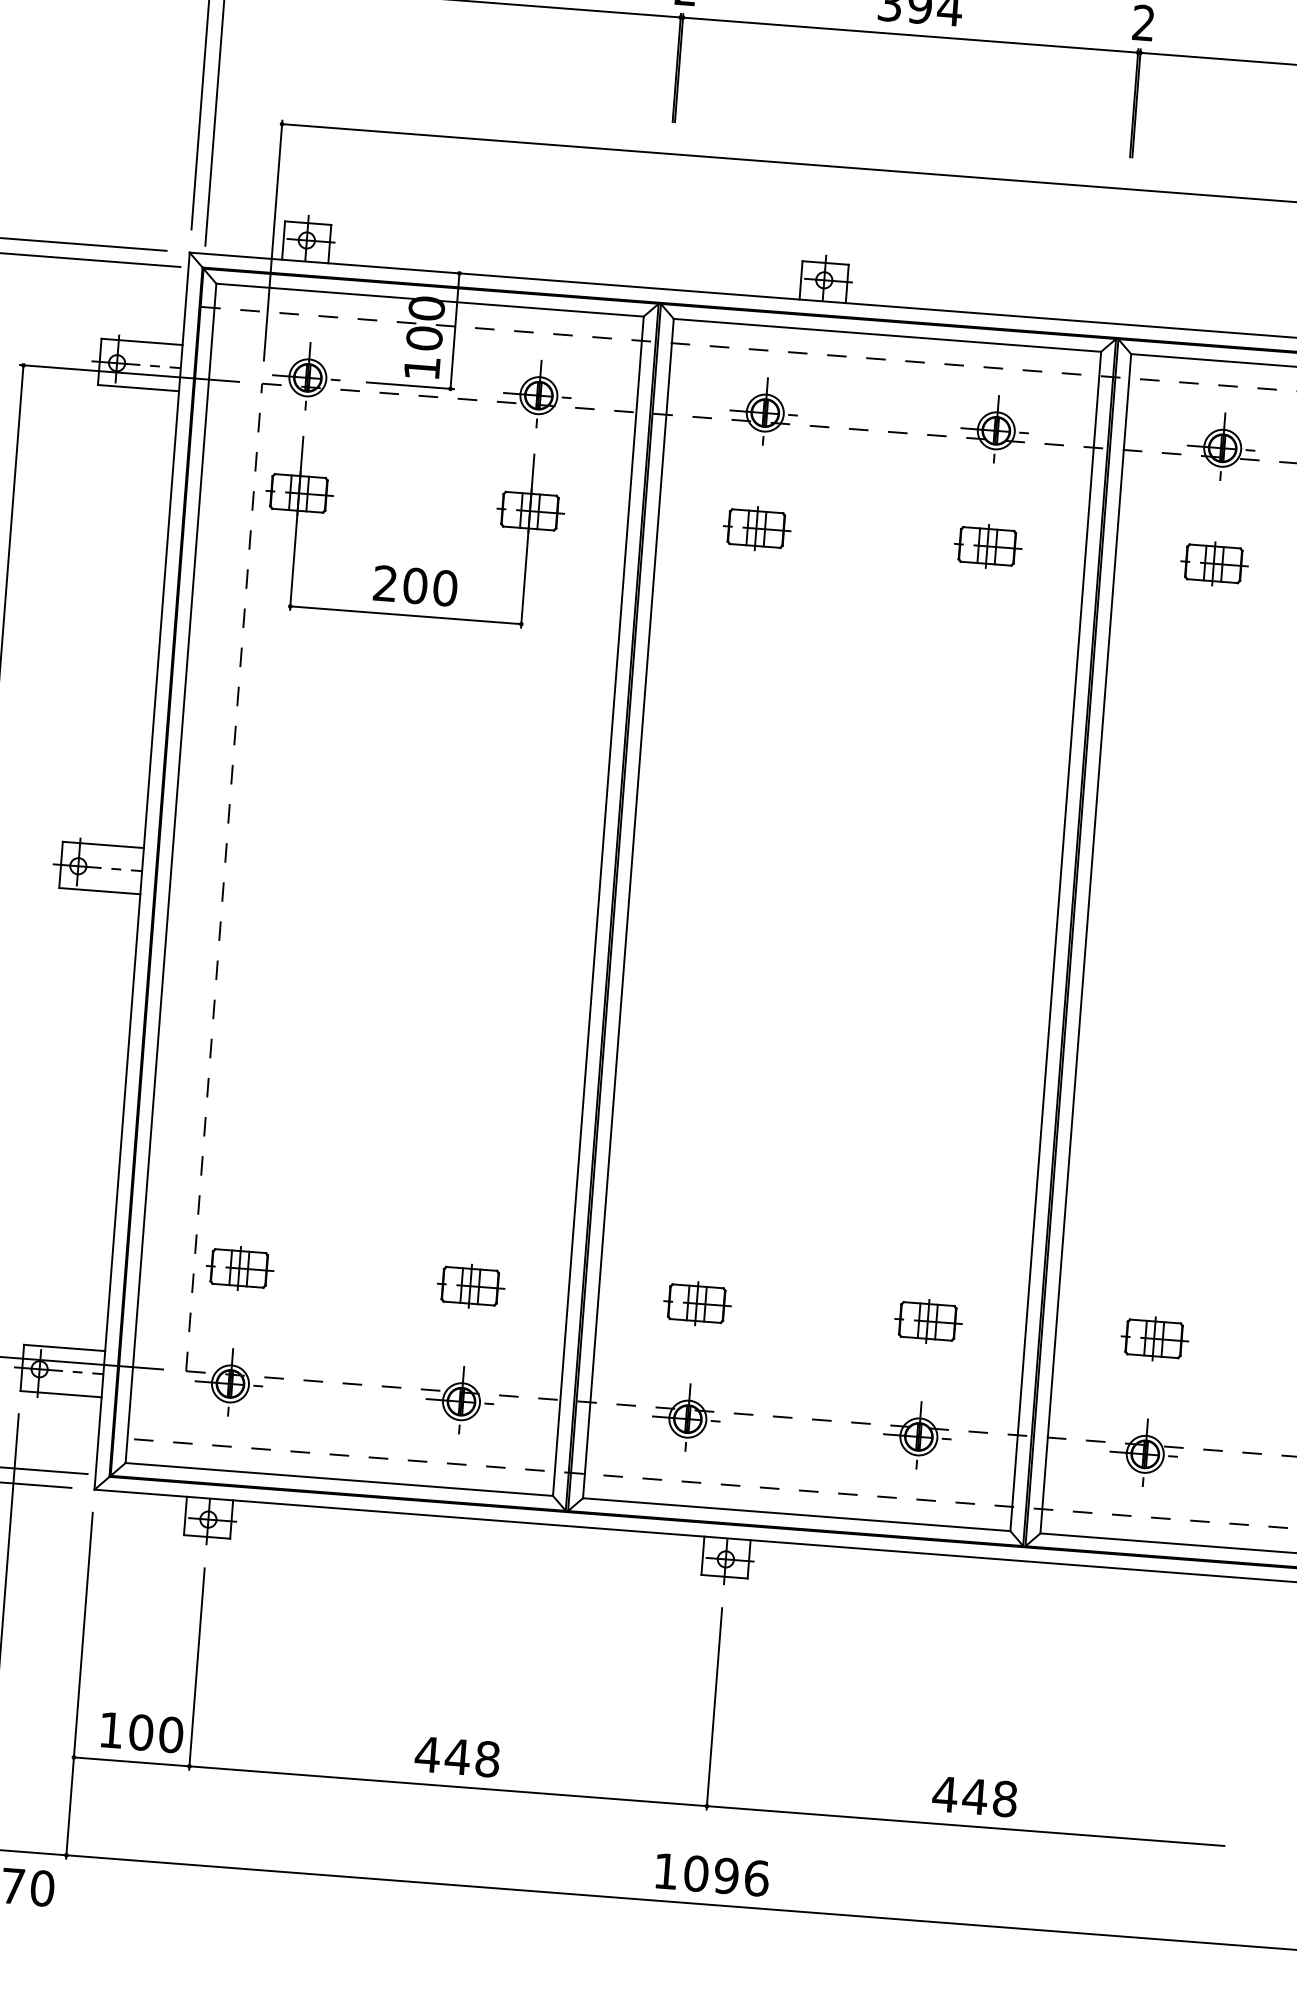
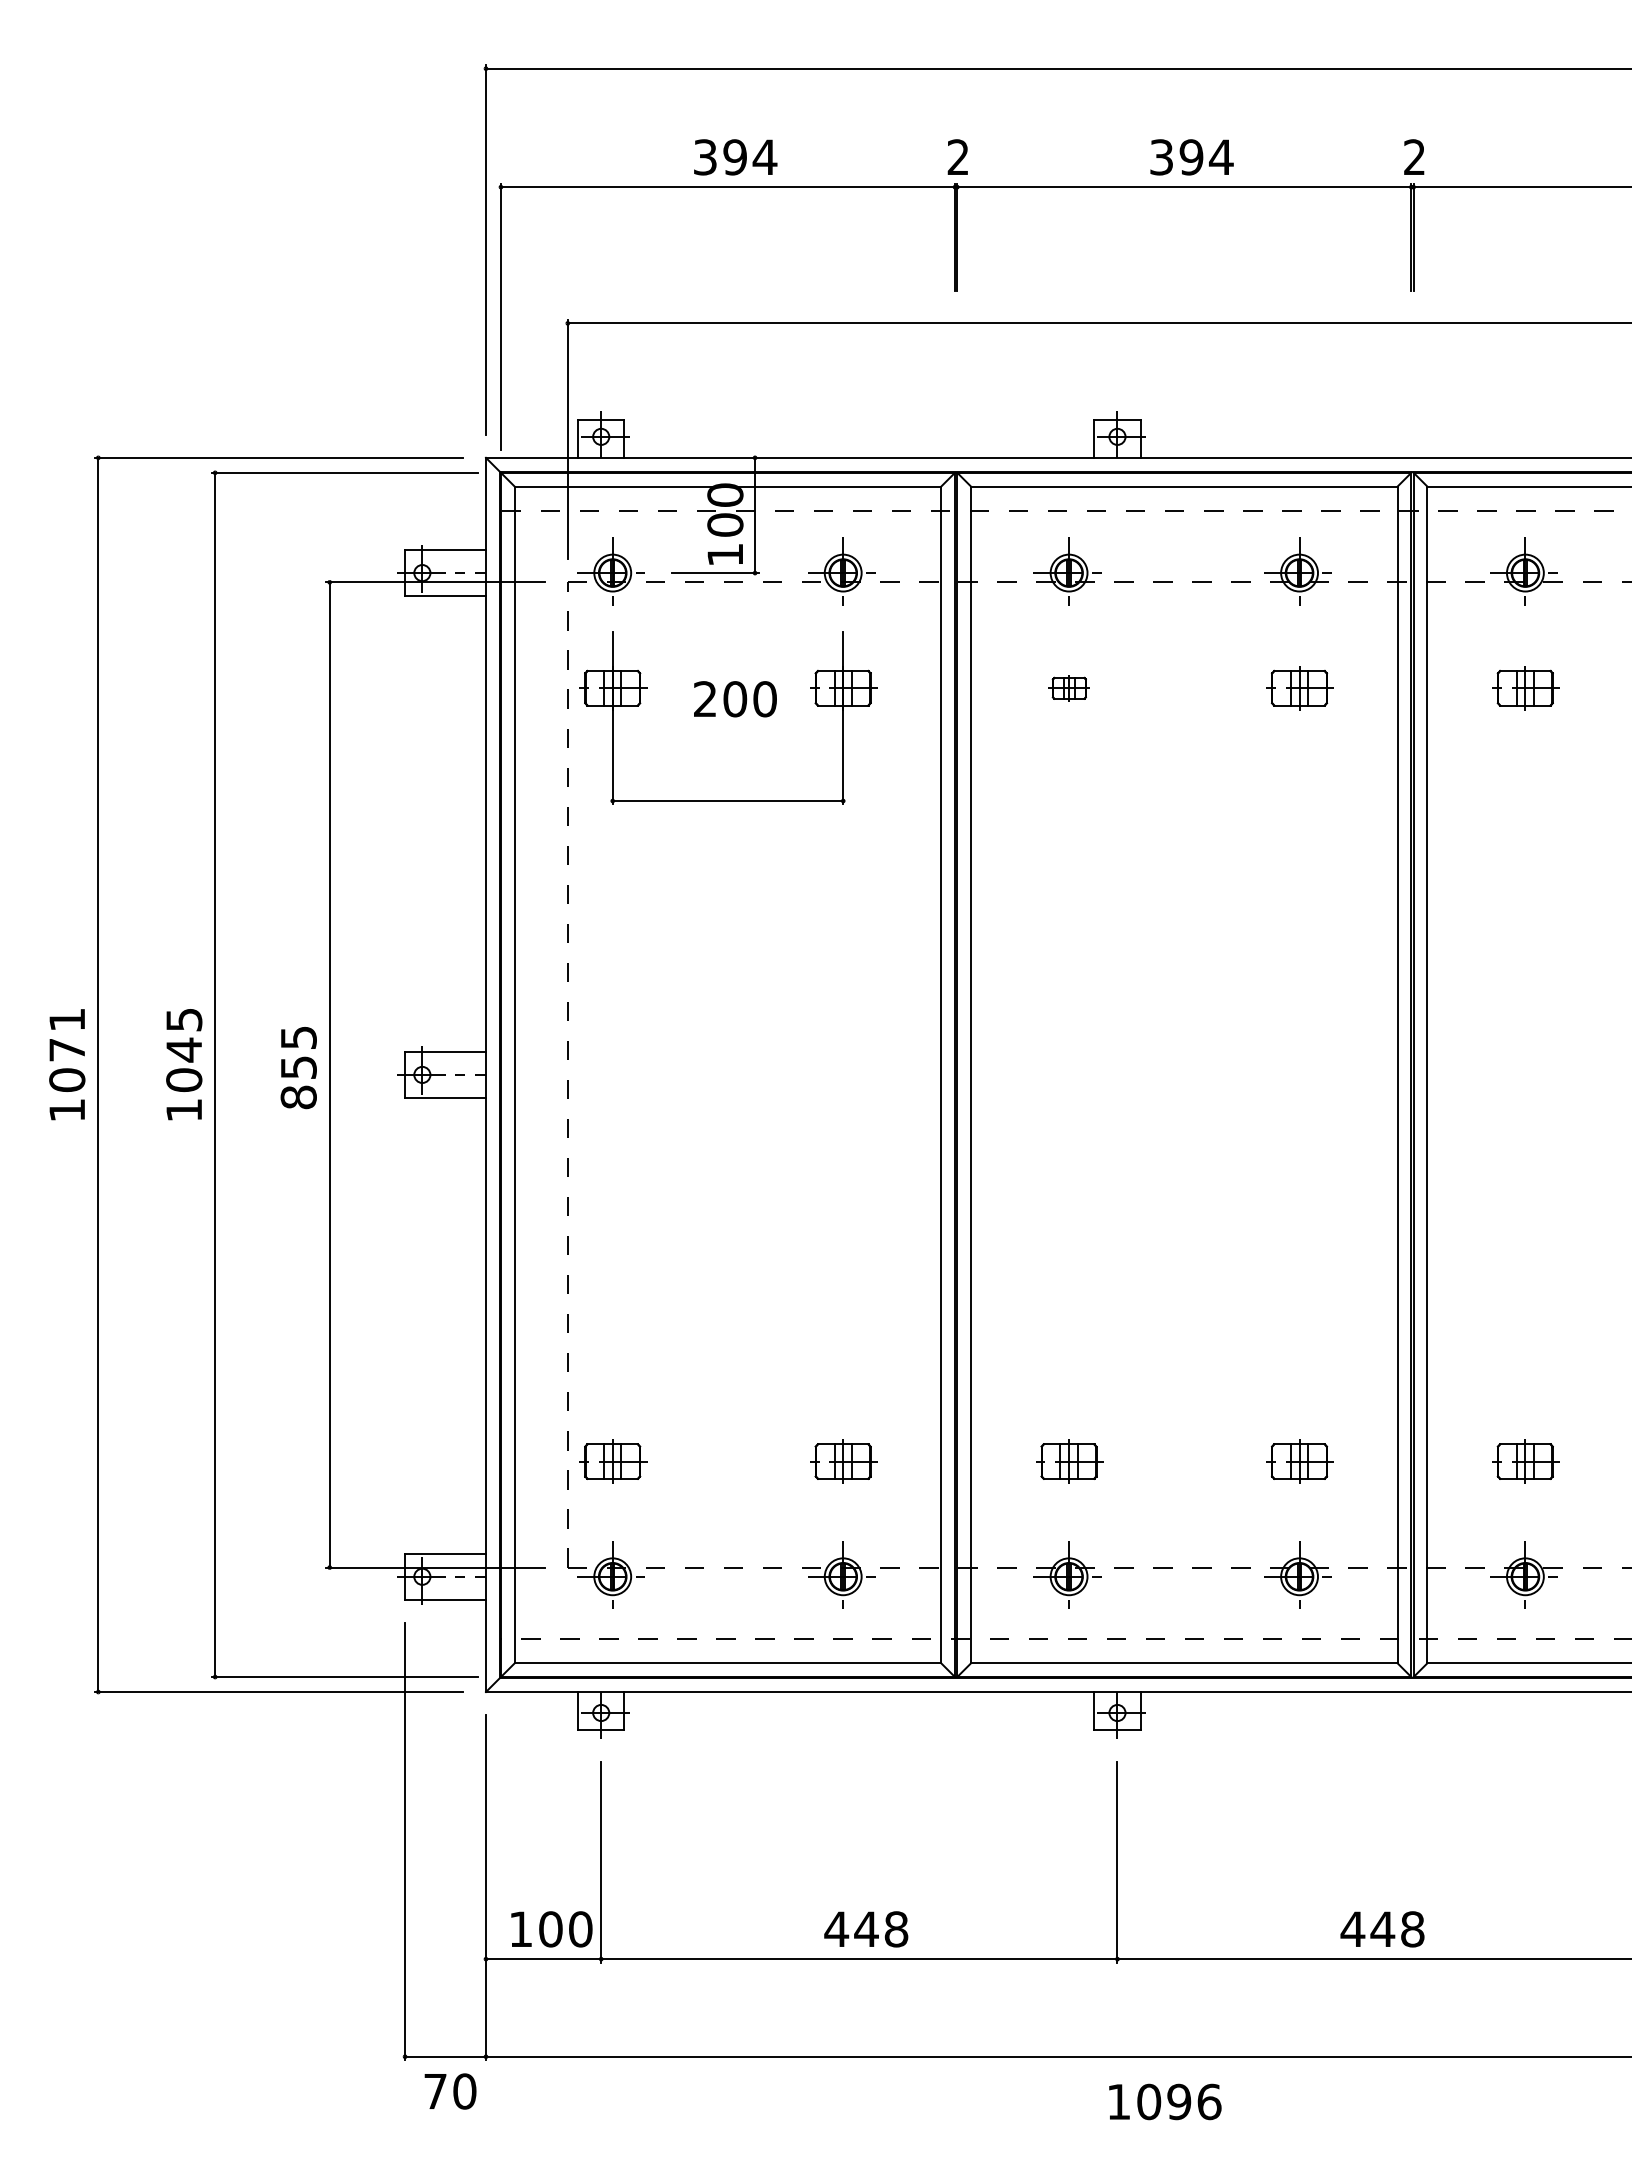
part: (756, 528) -> (1069, 688), size x0.6
text: (415, 586) -> (735, 699), moved
text: (712, 1874) -> (1165, 2101), moved

